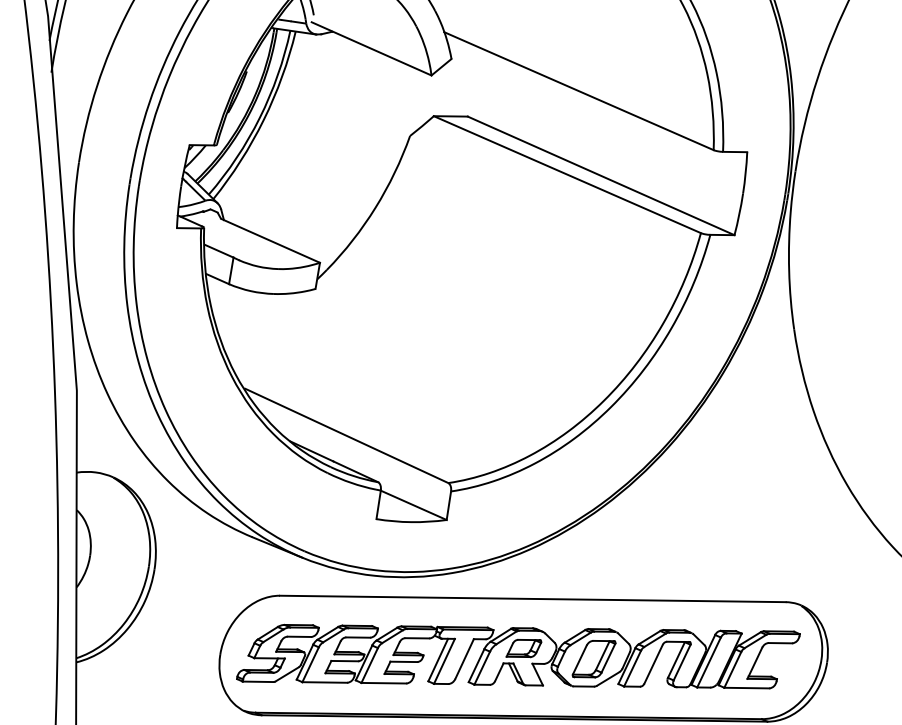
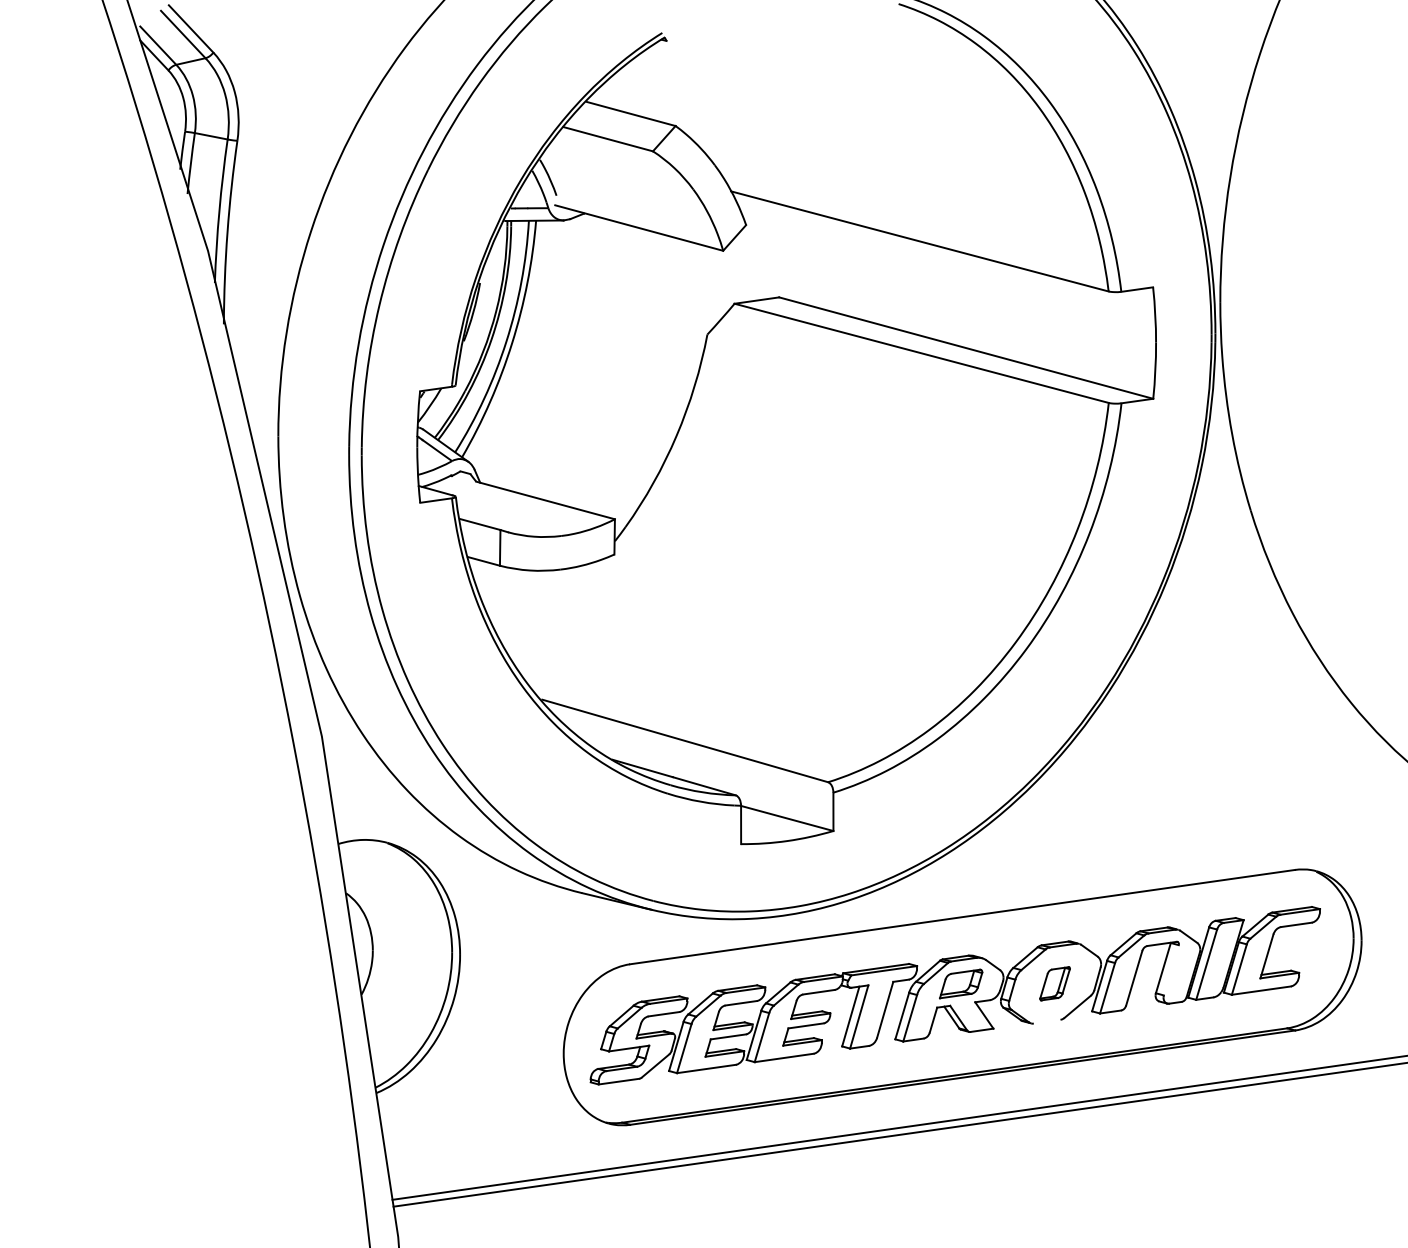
part: (593, 658) -> (1054, 983), size x0.6
line: (681, 662) -> (1170, 970), removed
line: (583, 686) -> (1046, 1021), removed

